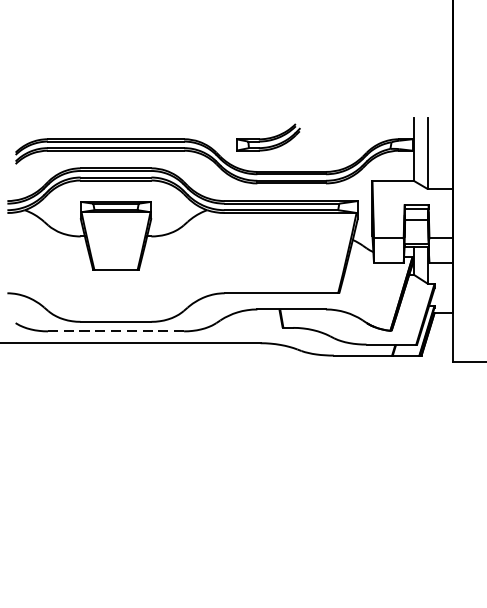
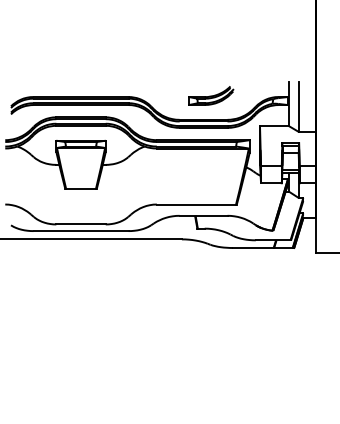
part: (268, 137) -> (211, 95), moved
line: (115, 331) -> (80, 231), dashed -> solid

